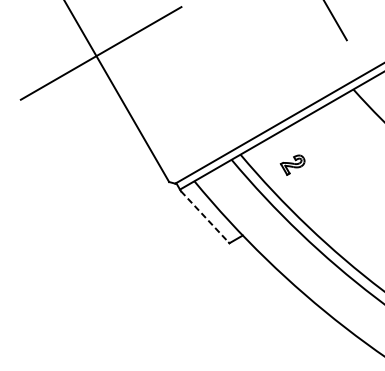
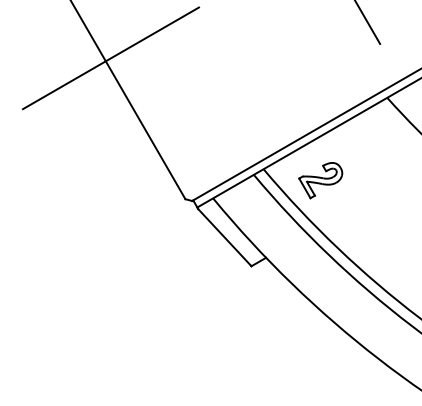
part: (292, 164) -> (320, 180), size x1.67
line: (204, 216) -> (224, 237), dashed -> solid

